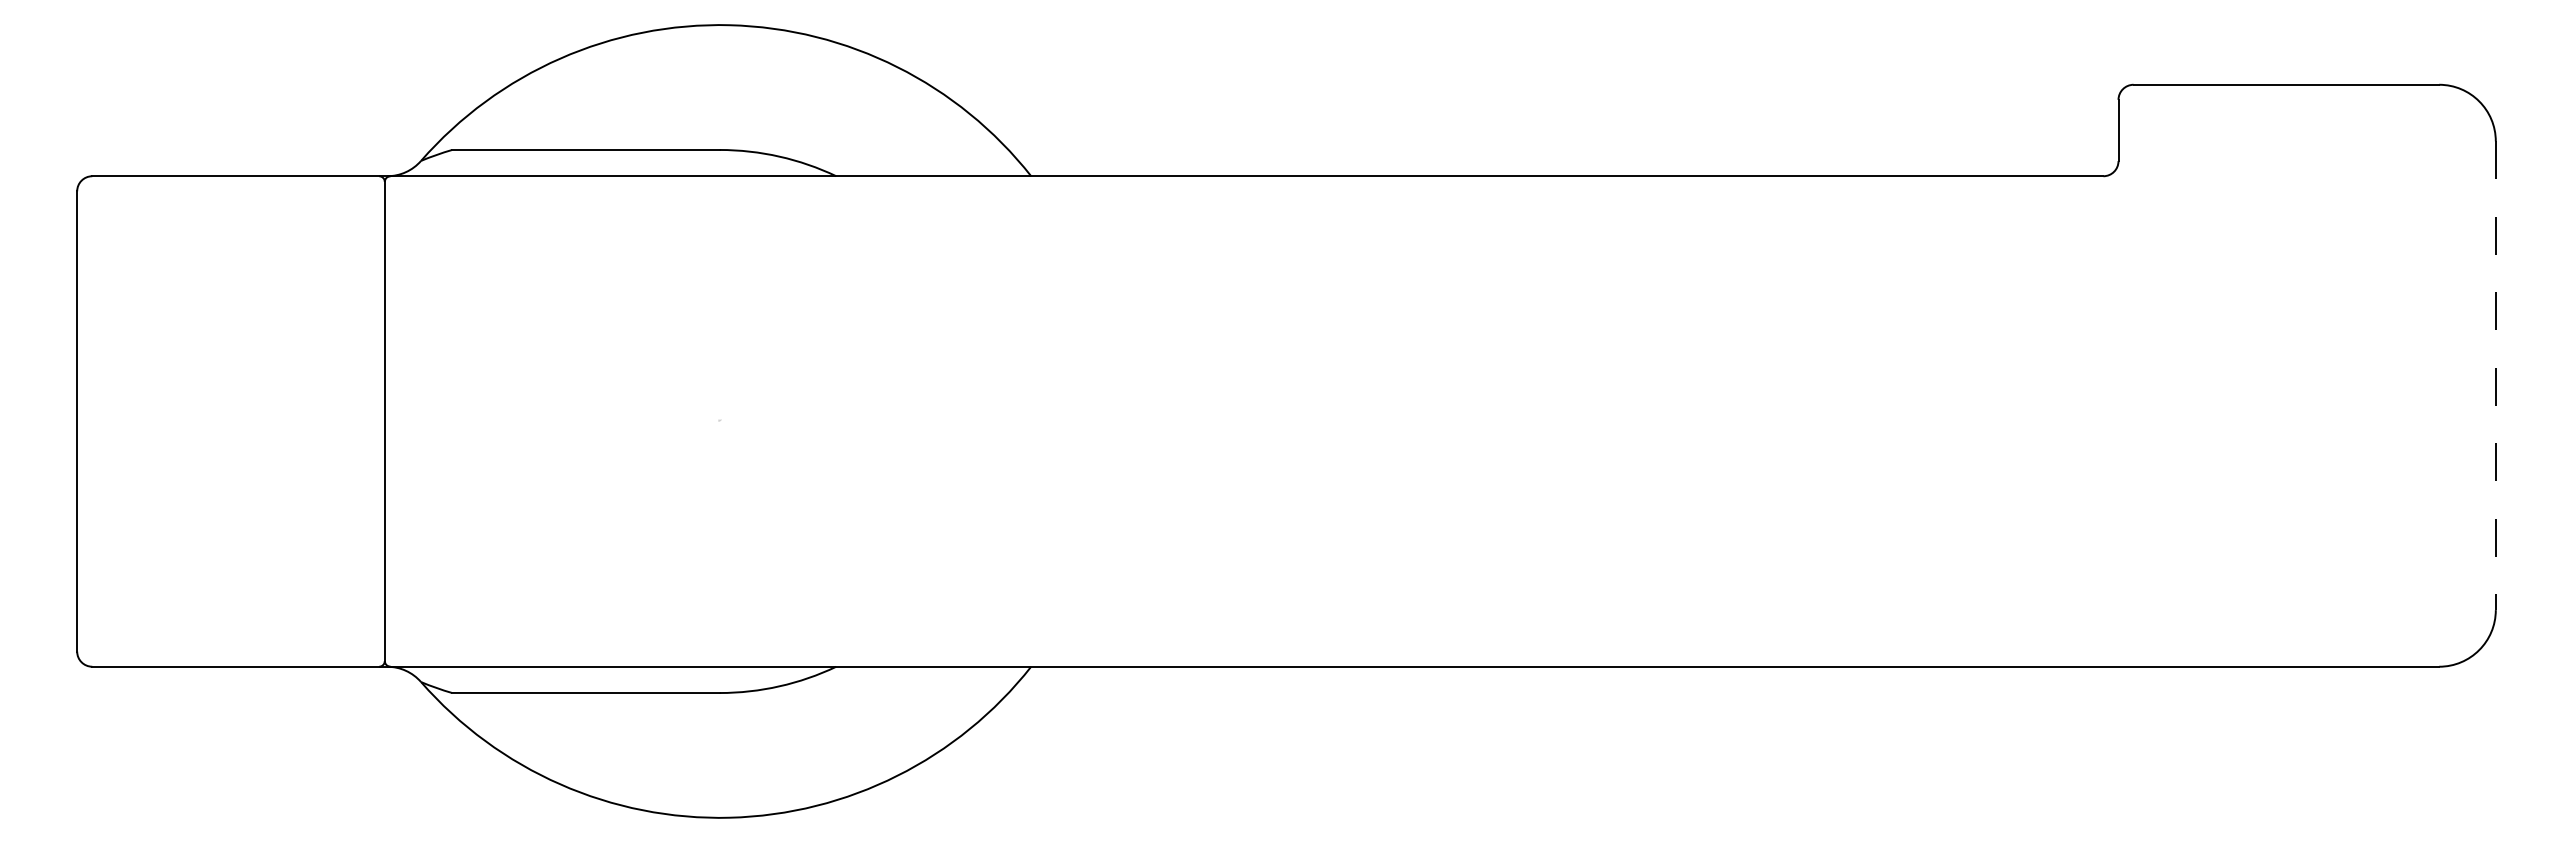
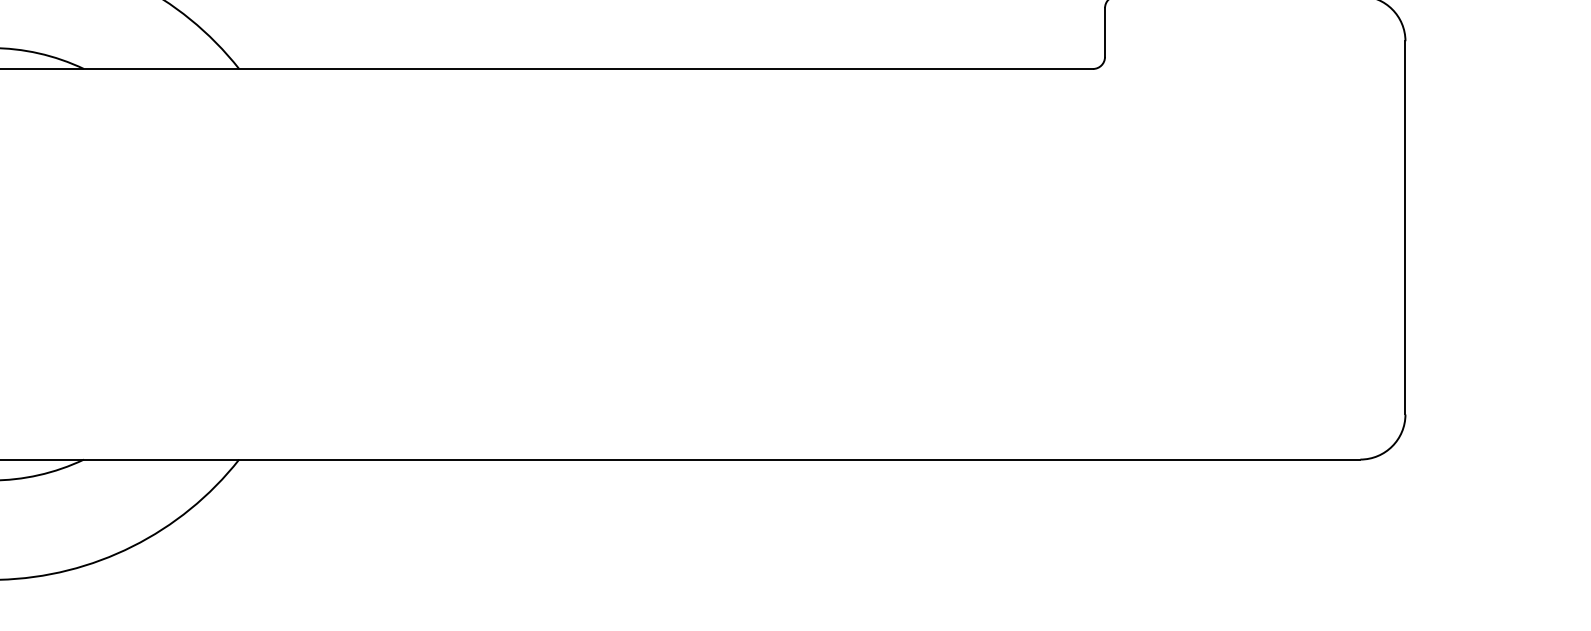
line: (2495, 376) -> (1405, 228), dashed -> solid

